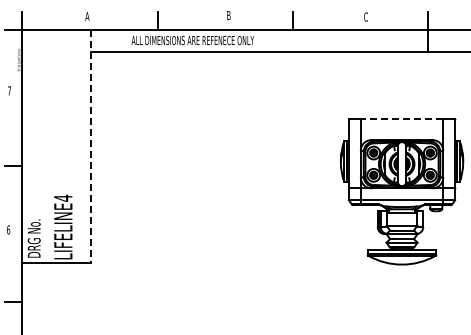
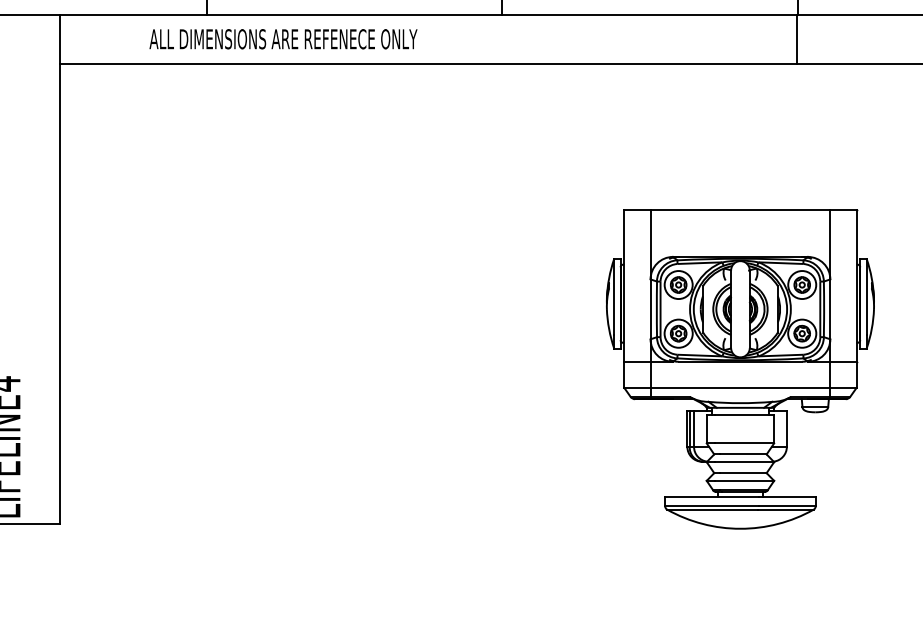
line: (401, 118) -> (739, 209), dashed -> solid
line: (90, 146) -> (59, 270), dashed -> solid

